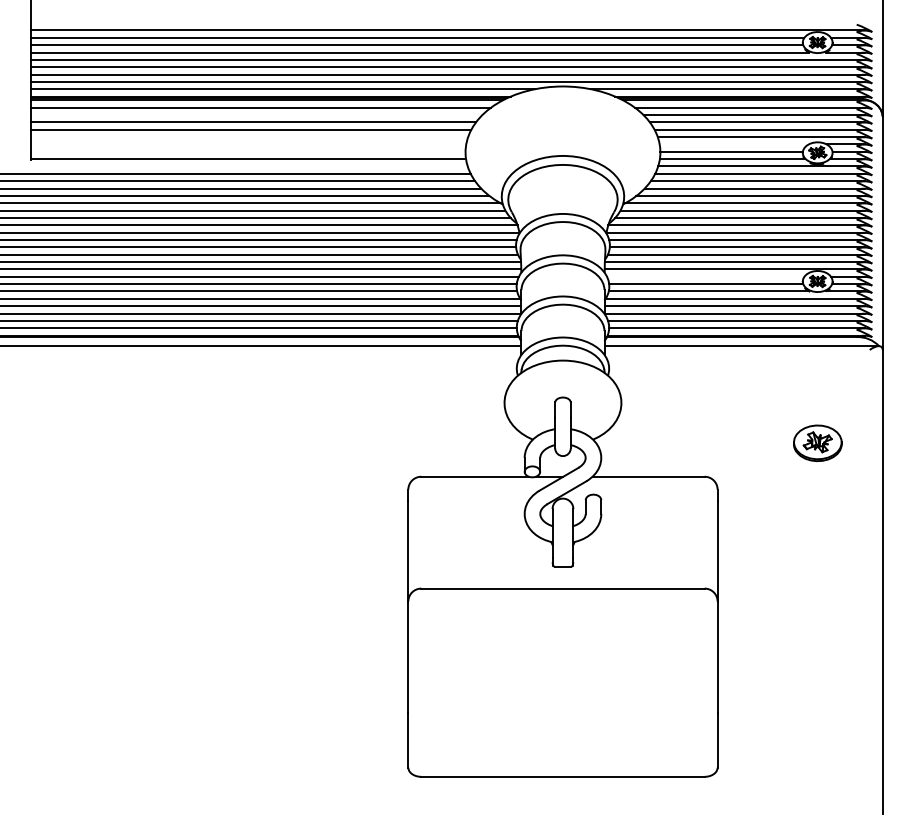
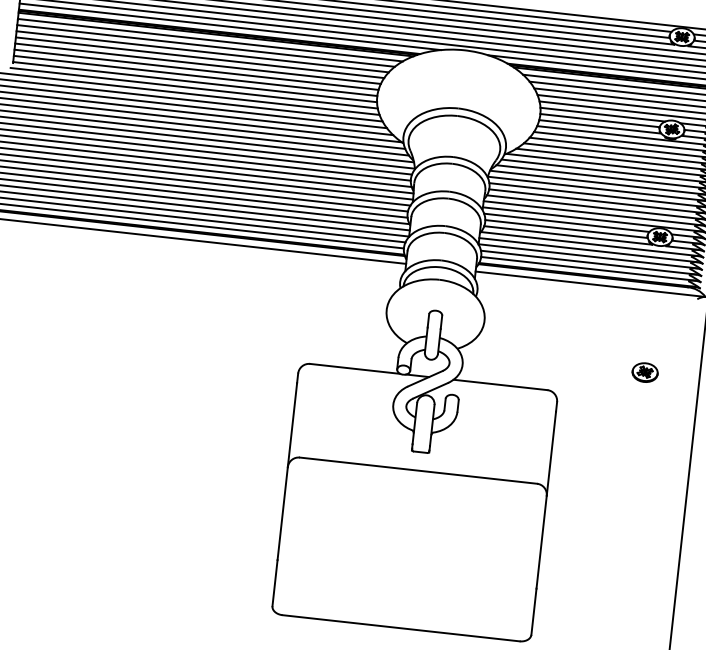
line: (256, 115) -> (205, 46), added
line: (249, 137) -> (197, 64), added
line: (248, 144) -> (196, 69), added
line: (733, 144) -> (602, 114), added
line: (248, 151) -> (195, 75), added
line: (248, 166) -> (194, 88), added
line: (705, 276) -> (566, 222), added
part: (817, 443) -> (644, 372), size x0.62

